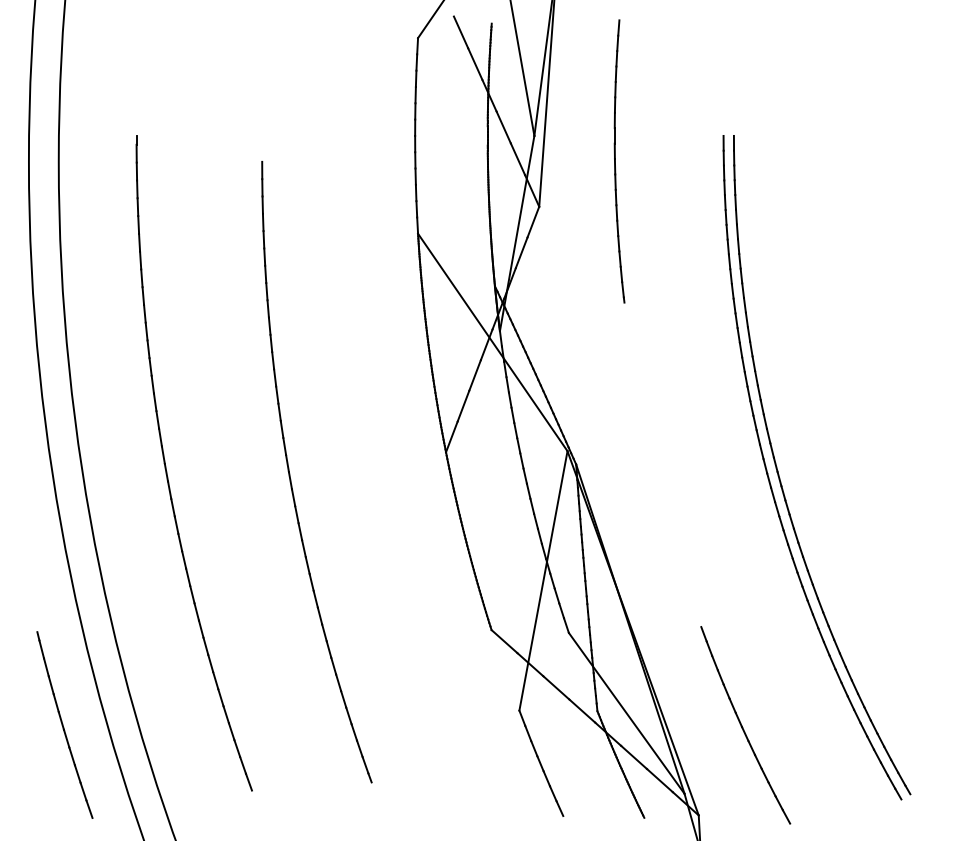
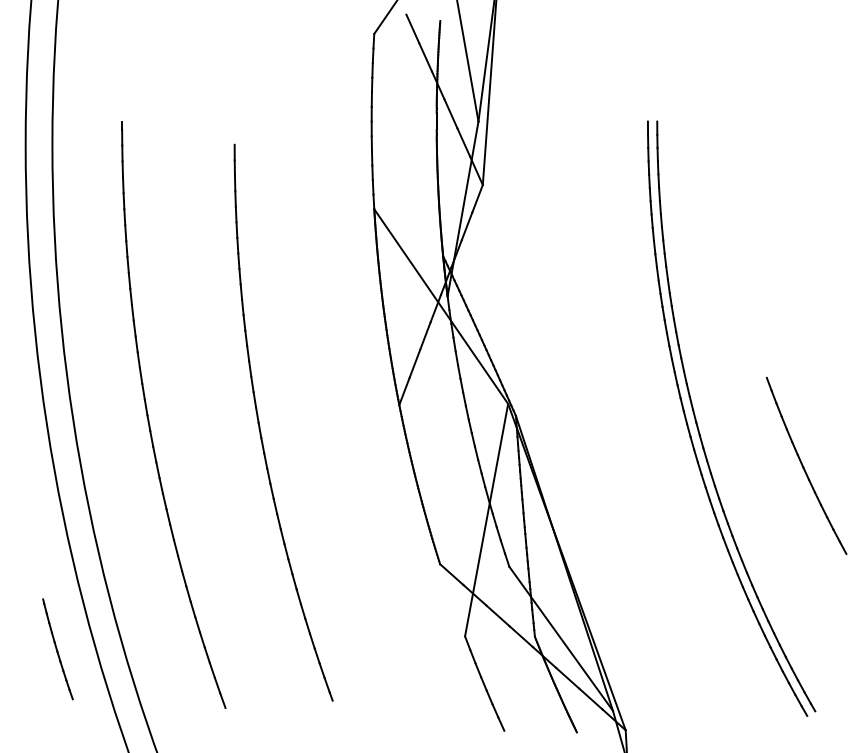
part: (619, 161) -> (554, 144), removed
part: (64, 724) -> (57, 648), size x0.6
part: (745, 725) -> (806, 466), moved

